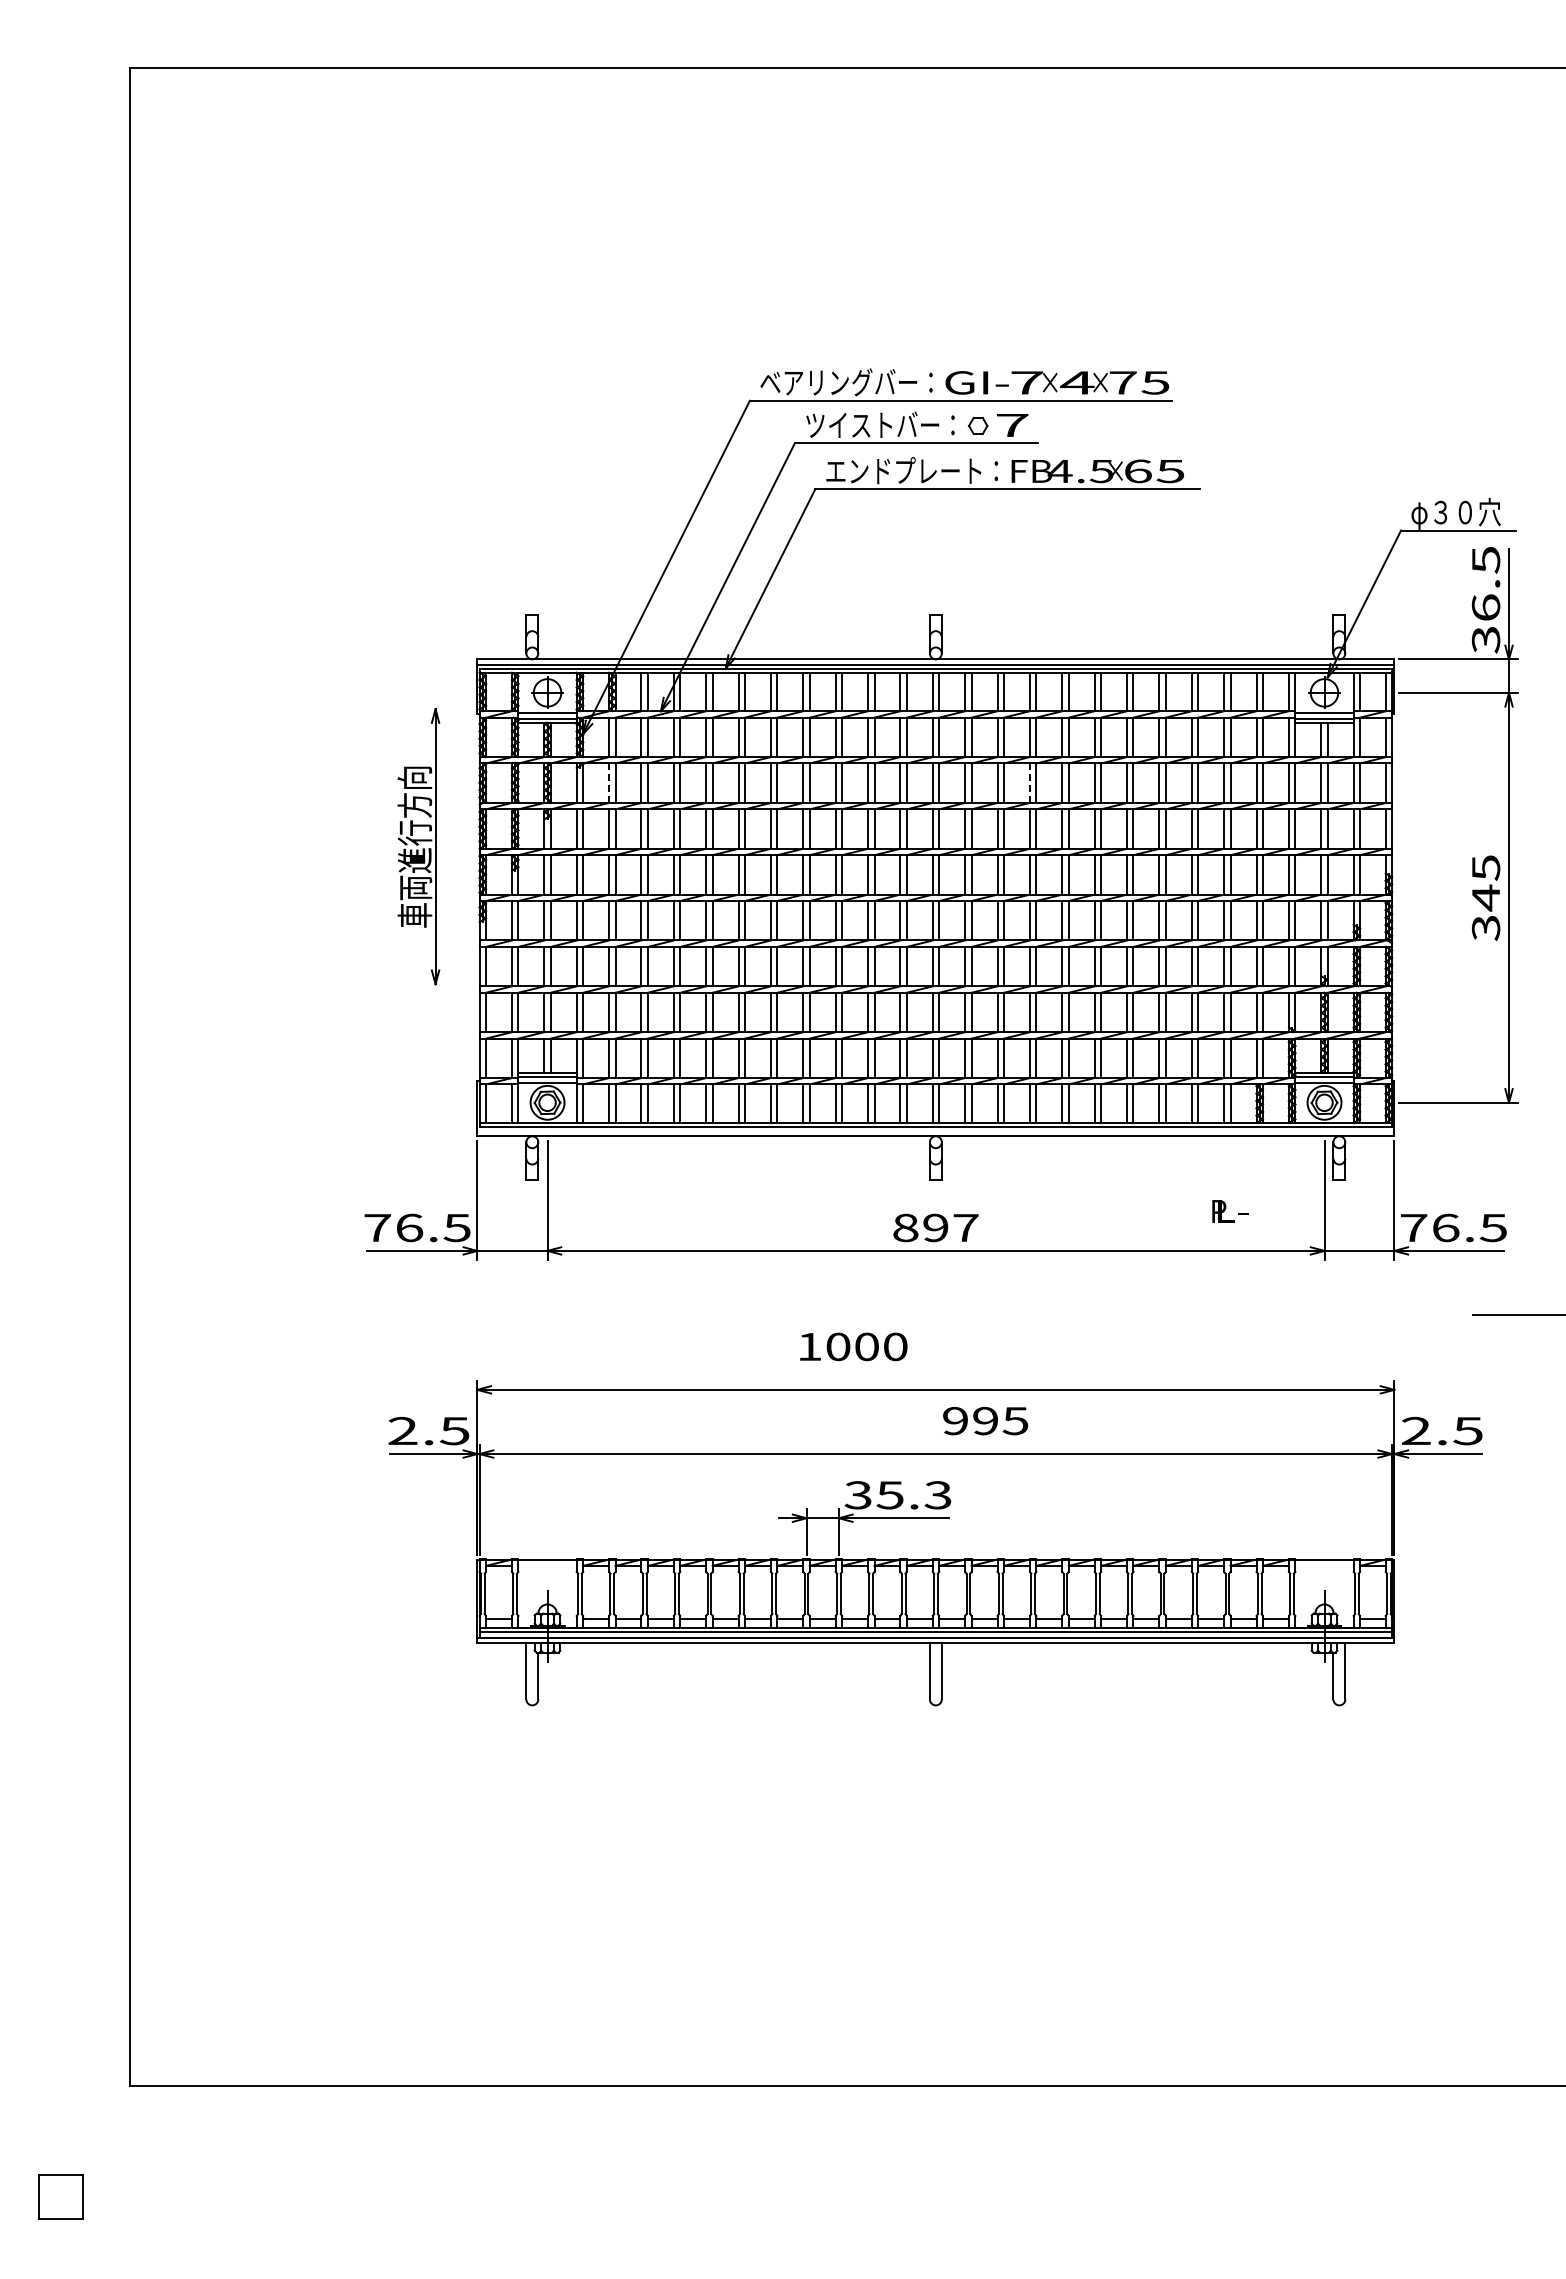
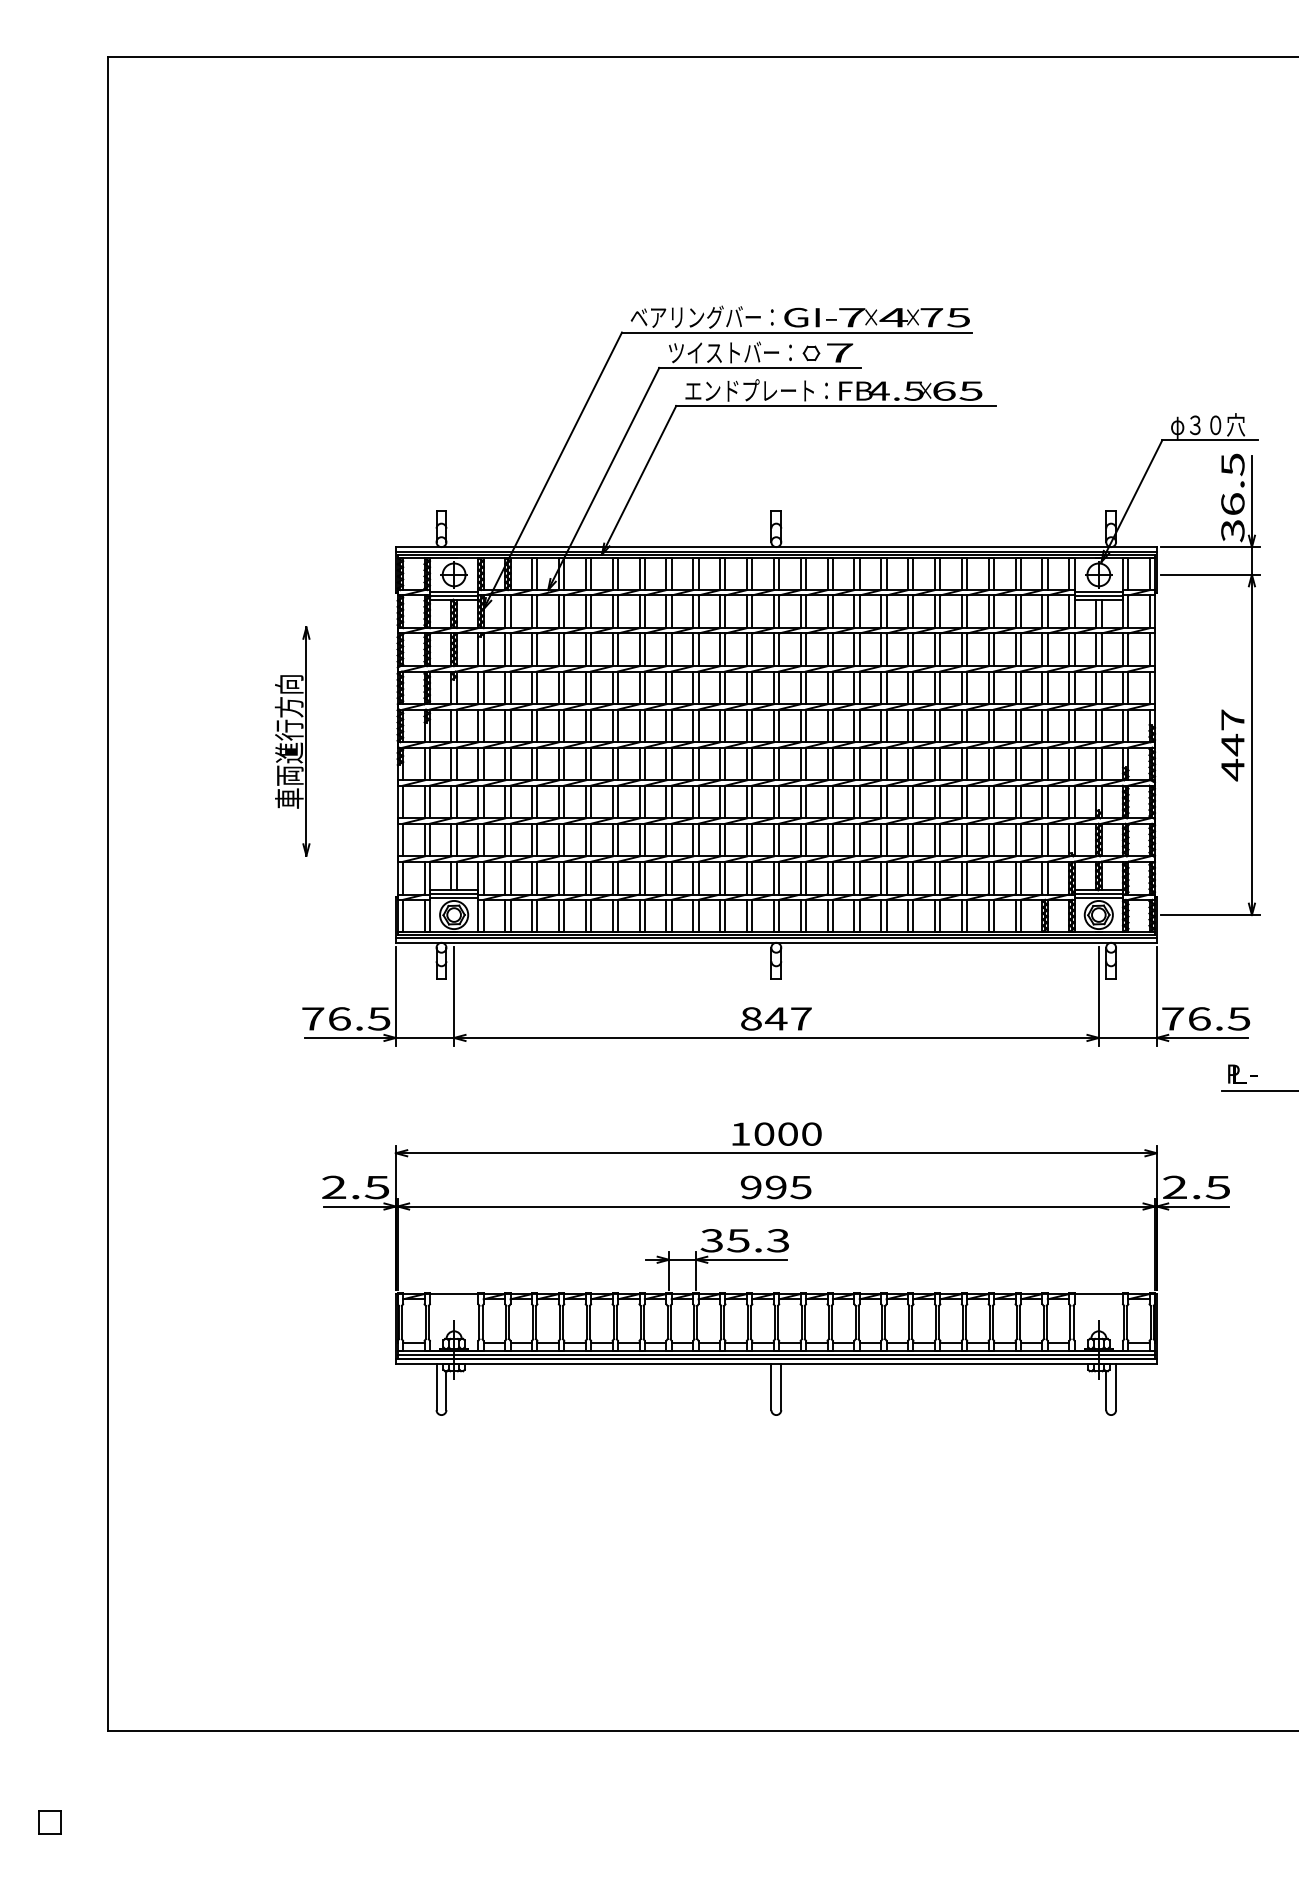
line: (609, 783) -> (505, 650), dashed -> solid
line: (1029, 783) -> (854, 650), dashed -> solid
part: (418, 846) -> (292, 741), moved
text: (1485, 898) -> (1232, 745), 345 -> 447
line: (935, 1130) -> (776, 938), added
text: (1230, 1211) -> (1243, 1074), moved
text: (935, 1227) -> (776, 1018), 897 -> 847
text: (853, 1346) -> (776, 1133), moved
text: (985, 1421) -> (776, 1187), moved
part: (60, 2196) -> (49, 1822), size x0.62

